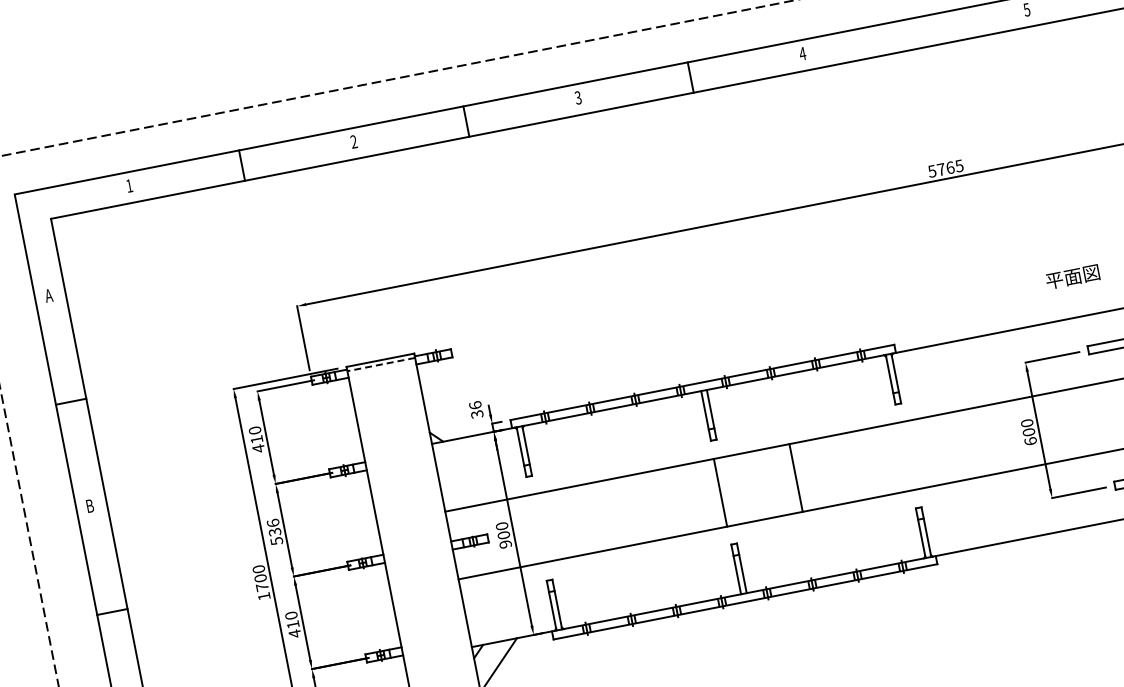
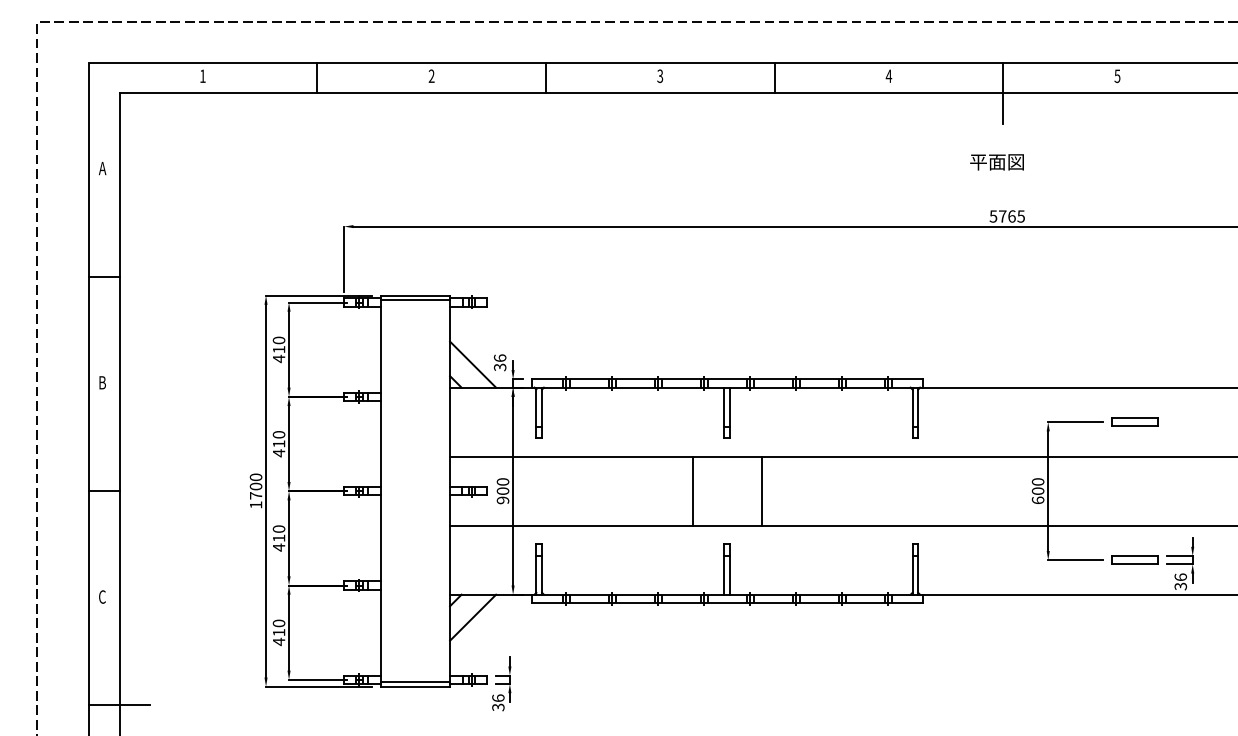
line: (918, 48) -> (1003, 93), added
text: (1072, 277) -> (996, 162), moved
line: (381, 365) -> (415, 300), dashed -> solid
line: (450, 416) -> (473, 364), added
line: (795, 477) -> (761, 490), moved
line: (720, 492) -> (692, 490), moved
text: (274, 531) -> (278, 443), 536 -> 410

